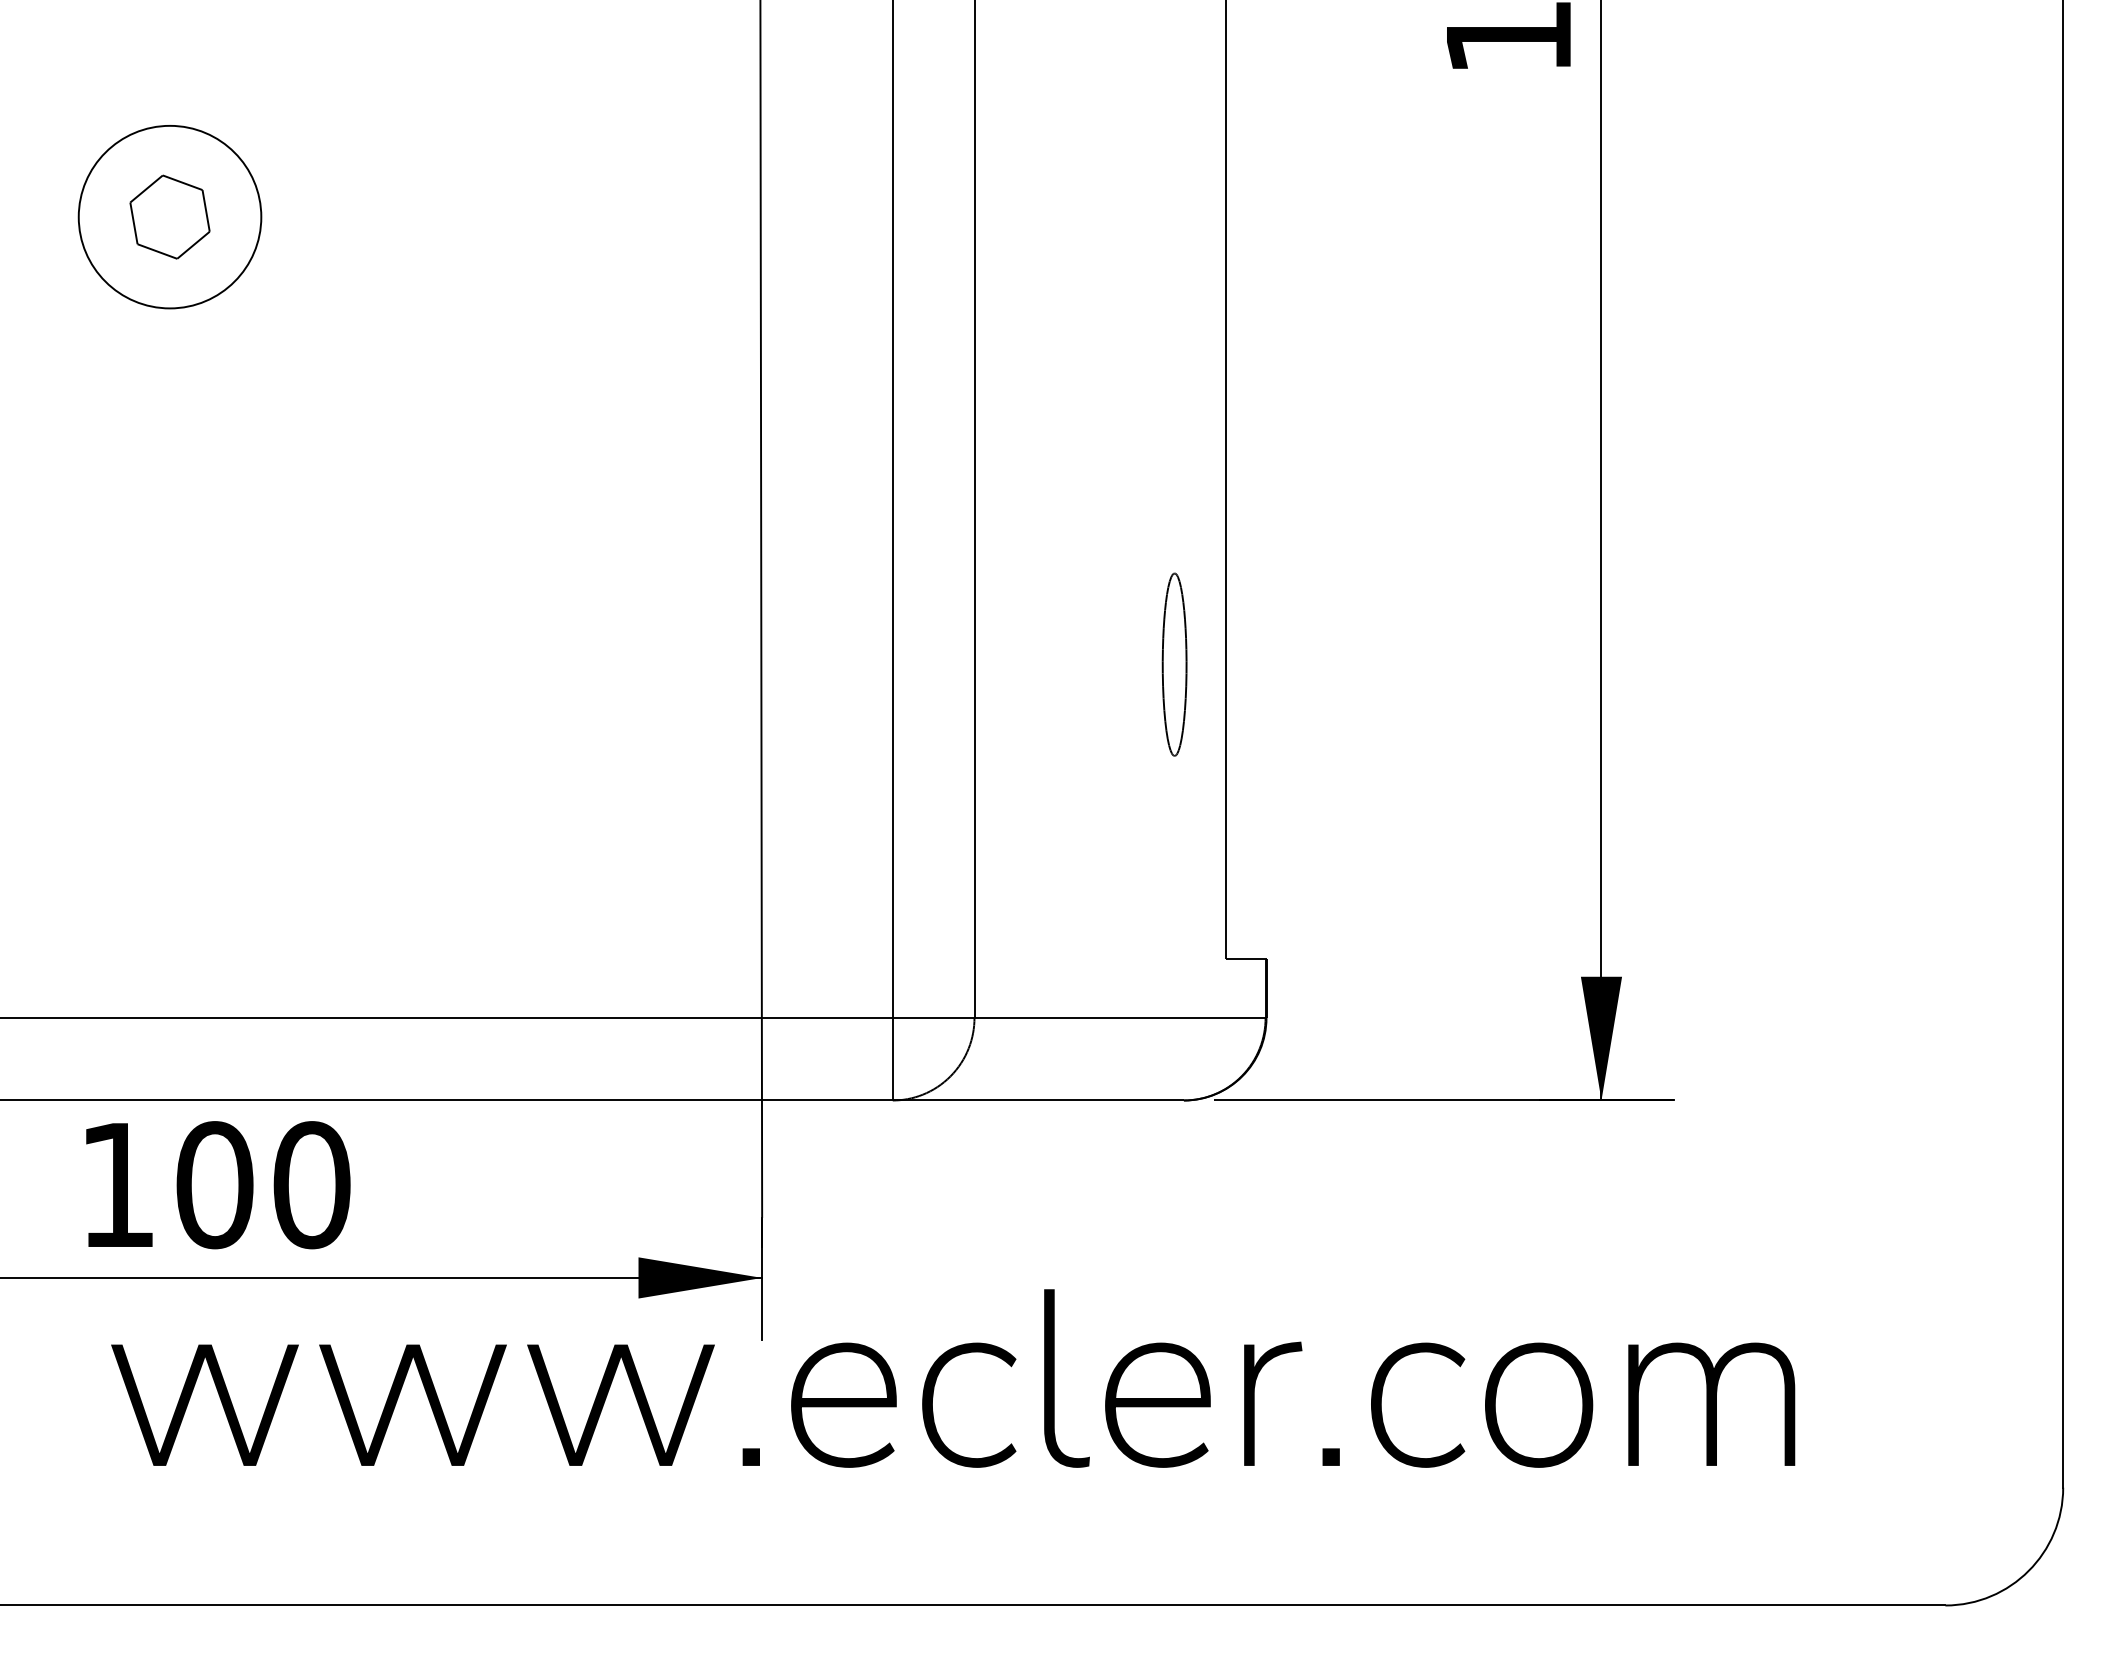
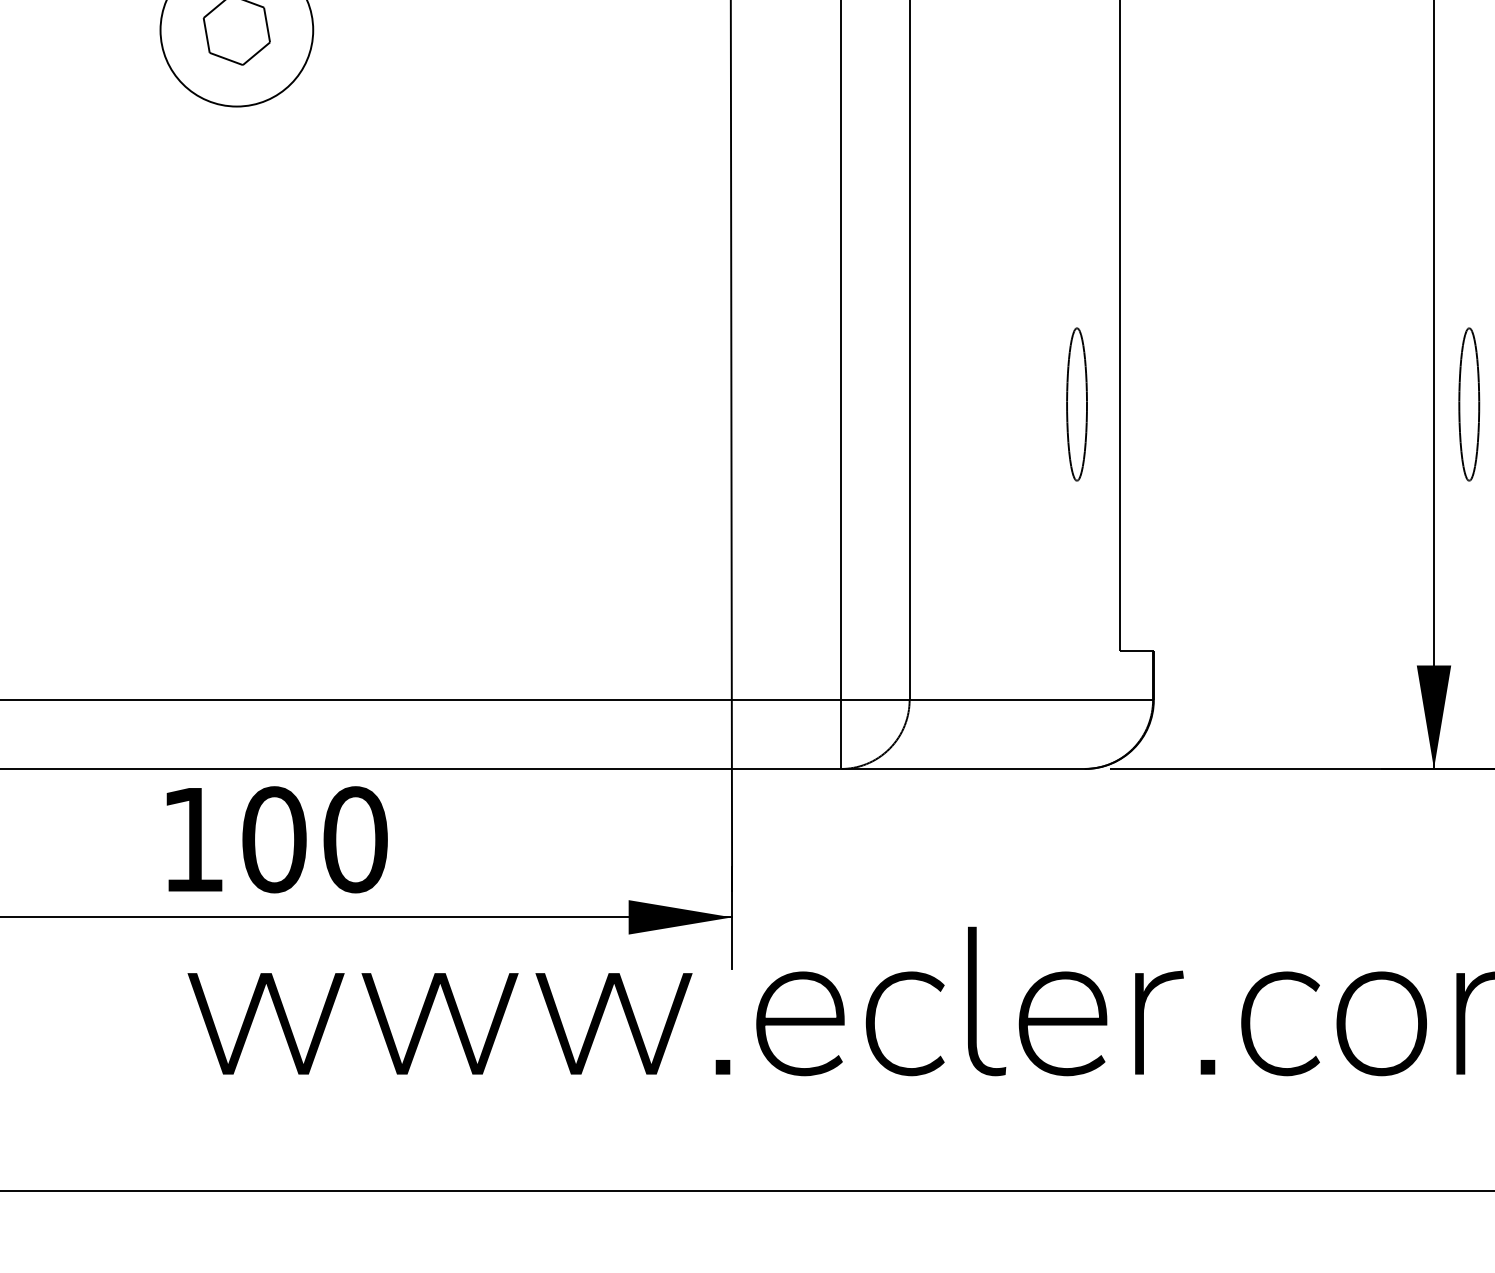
part: (1643, 664) -> (1469, 404), added

